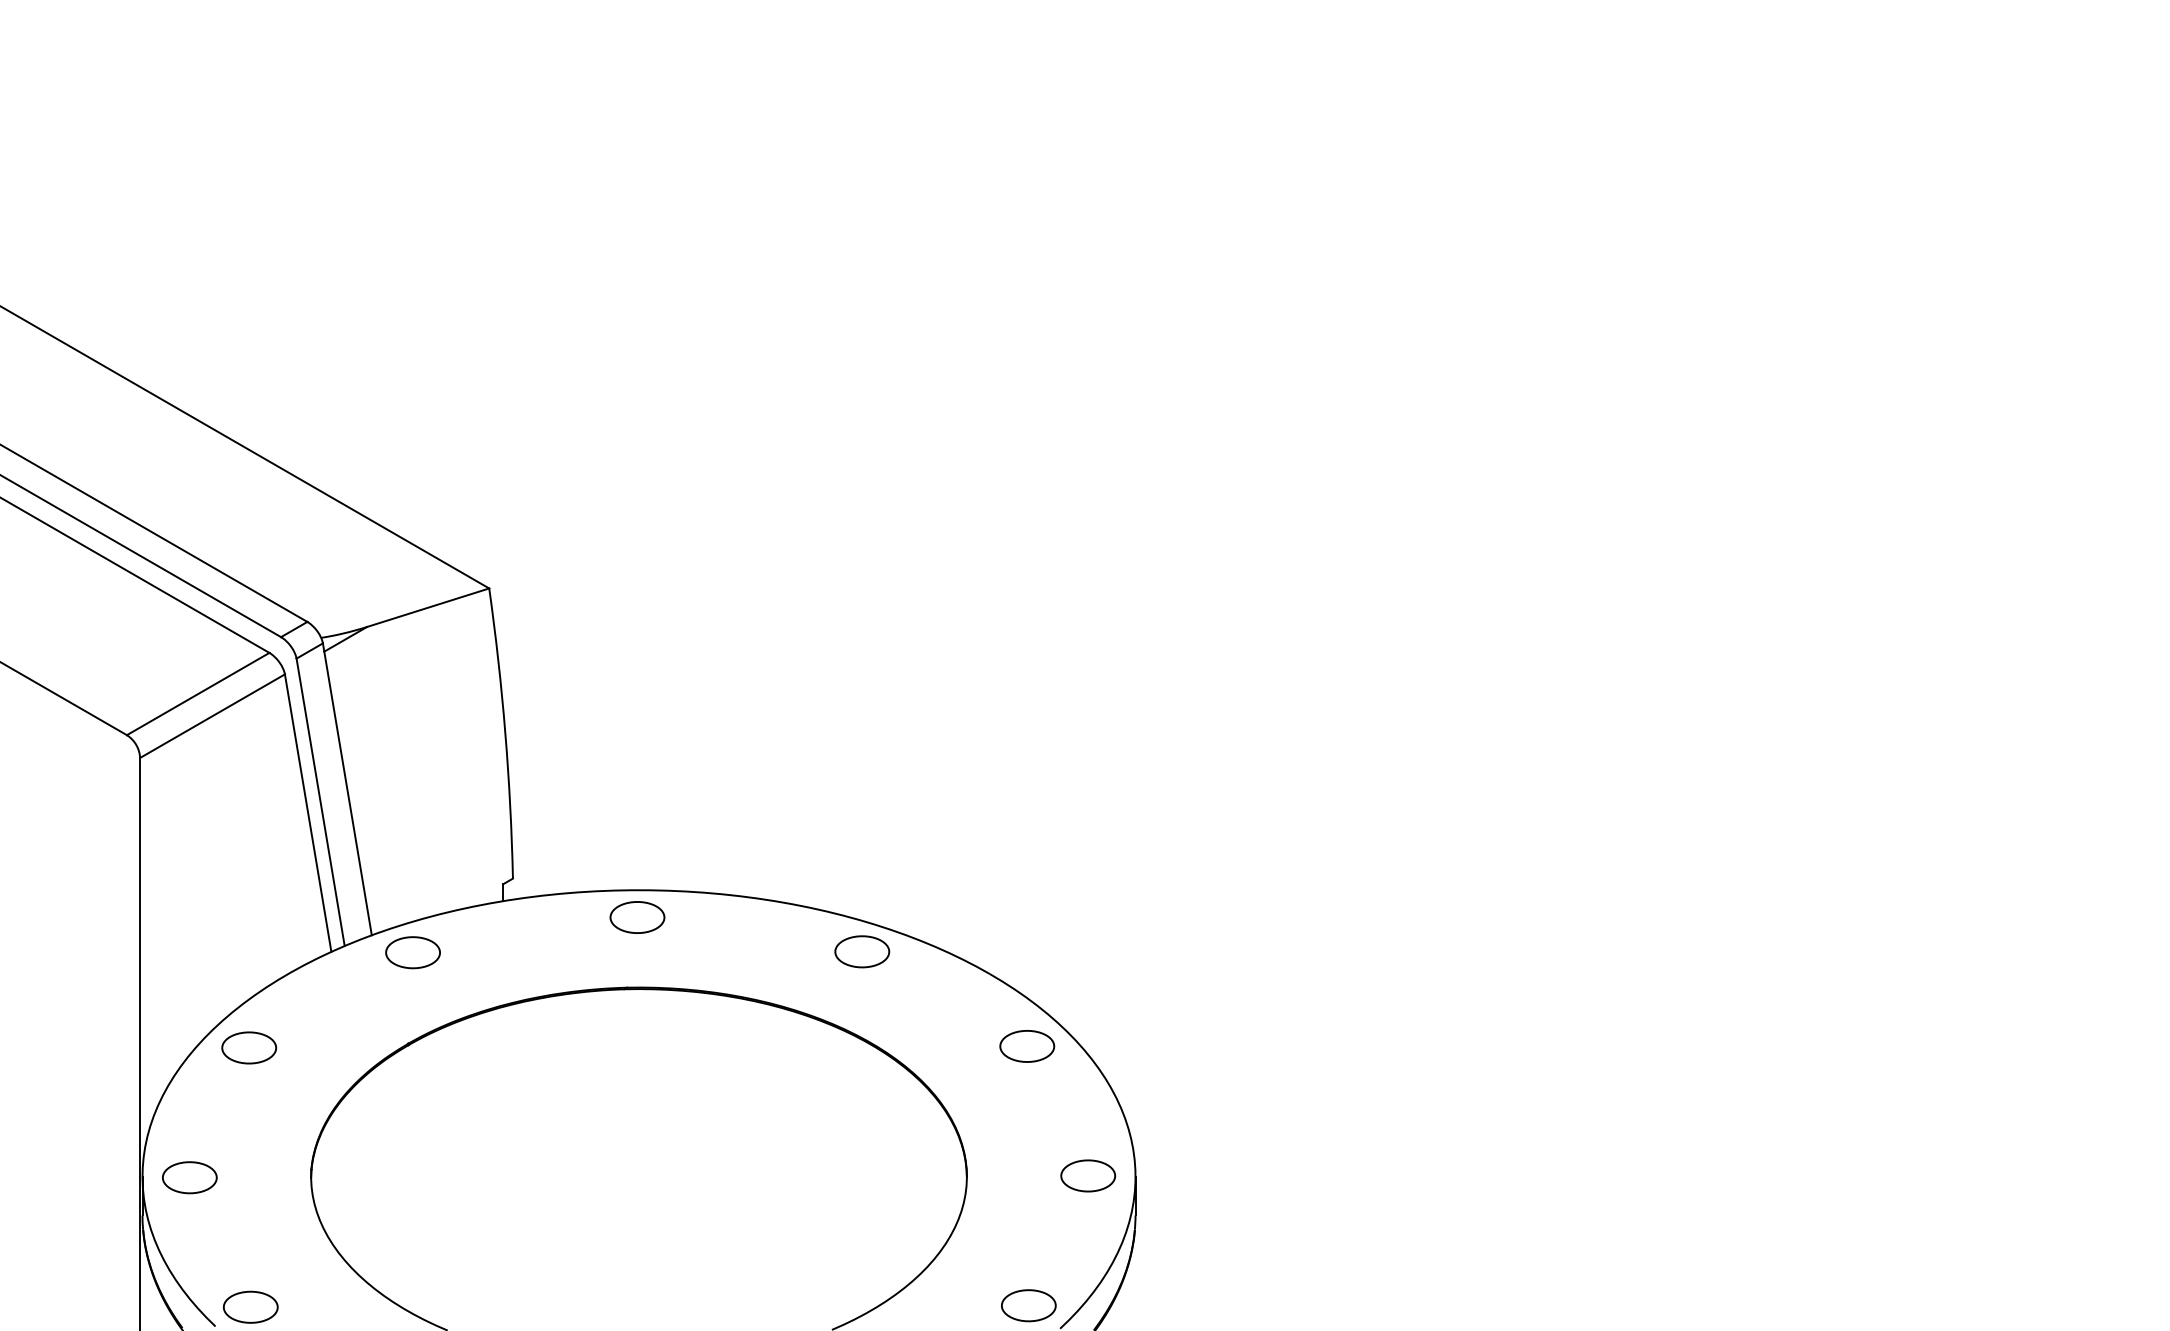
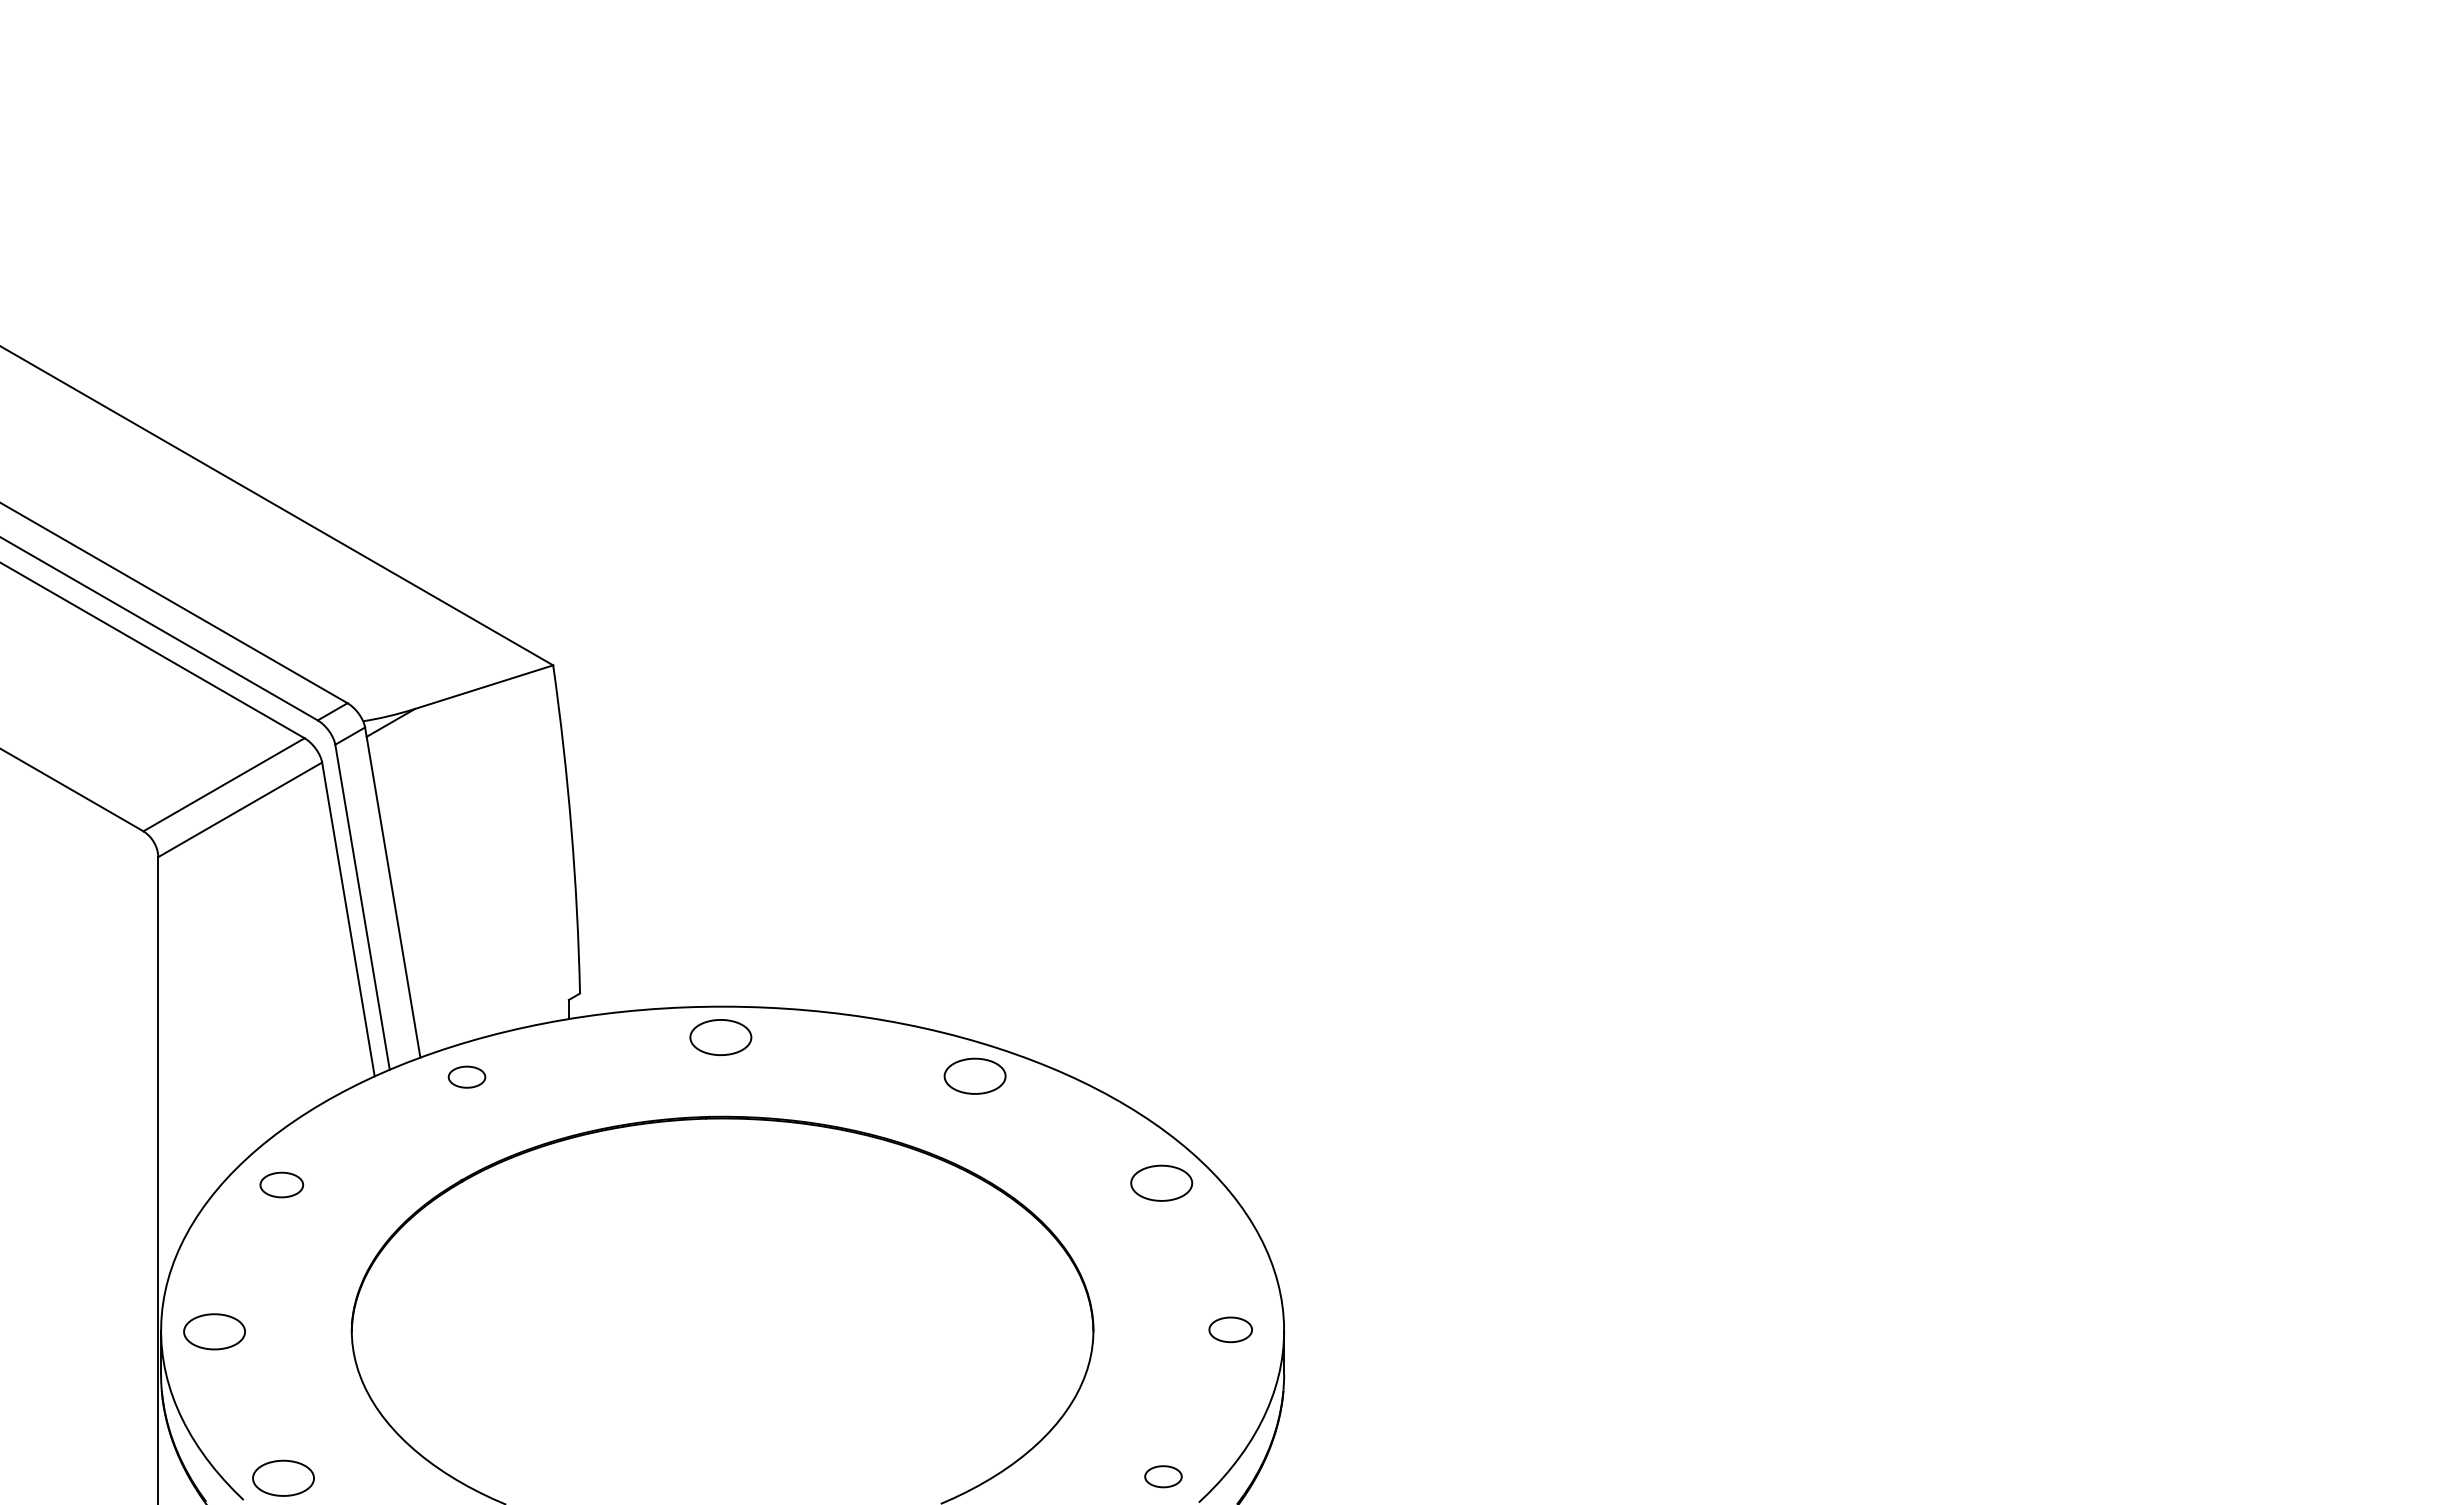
part: (412, 951) -> (466, 1076), size x0.6
part: (248, 1047) -> (281, 1184), size x0.7
part: (1088, 1175) -> (1230, 1329), size x0.7
part: (1028, 1305) -> (1163, 1476), size x0.6

